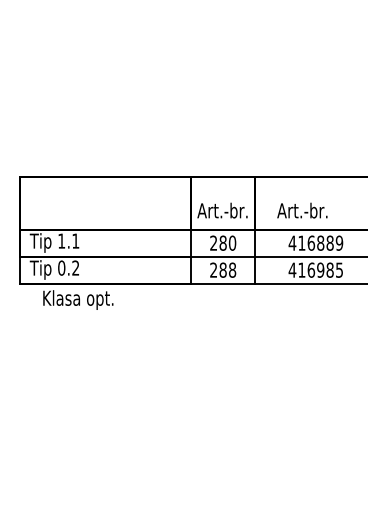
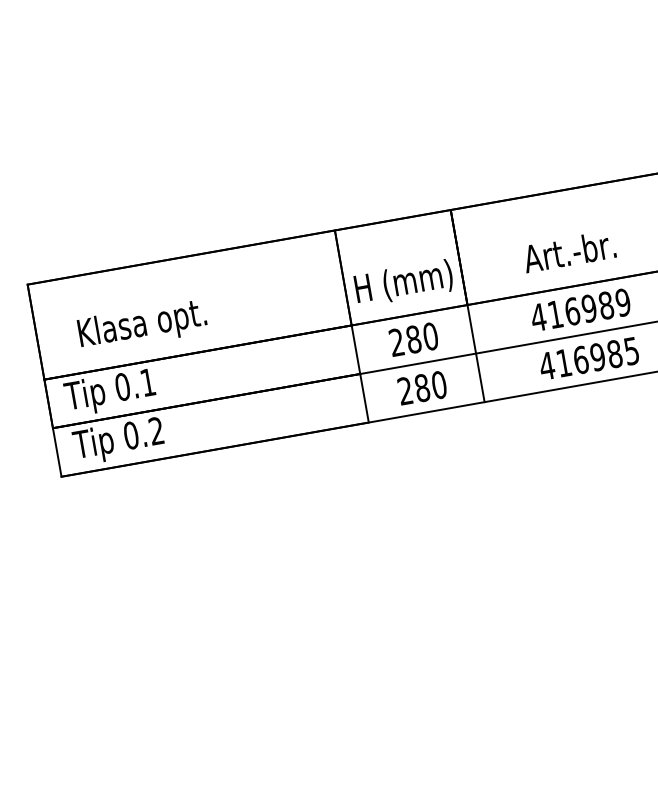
text: (302, 210) -> (569, 251), moved
text: (222, 211) -> (402, 282), Art.-br. -> H (mm)
text: (61, 240) -> (122, 385), 1.1 -> 0.1
text: (320, 242) -> (588, 307), 416889 -> 416989
text: (232, 269) -> (438, 383), 288 -> 280
text: (78, 299) -> (142, 324), moved

